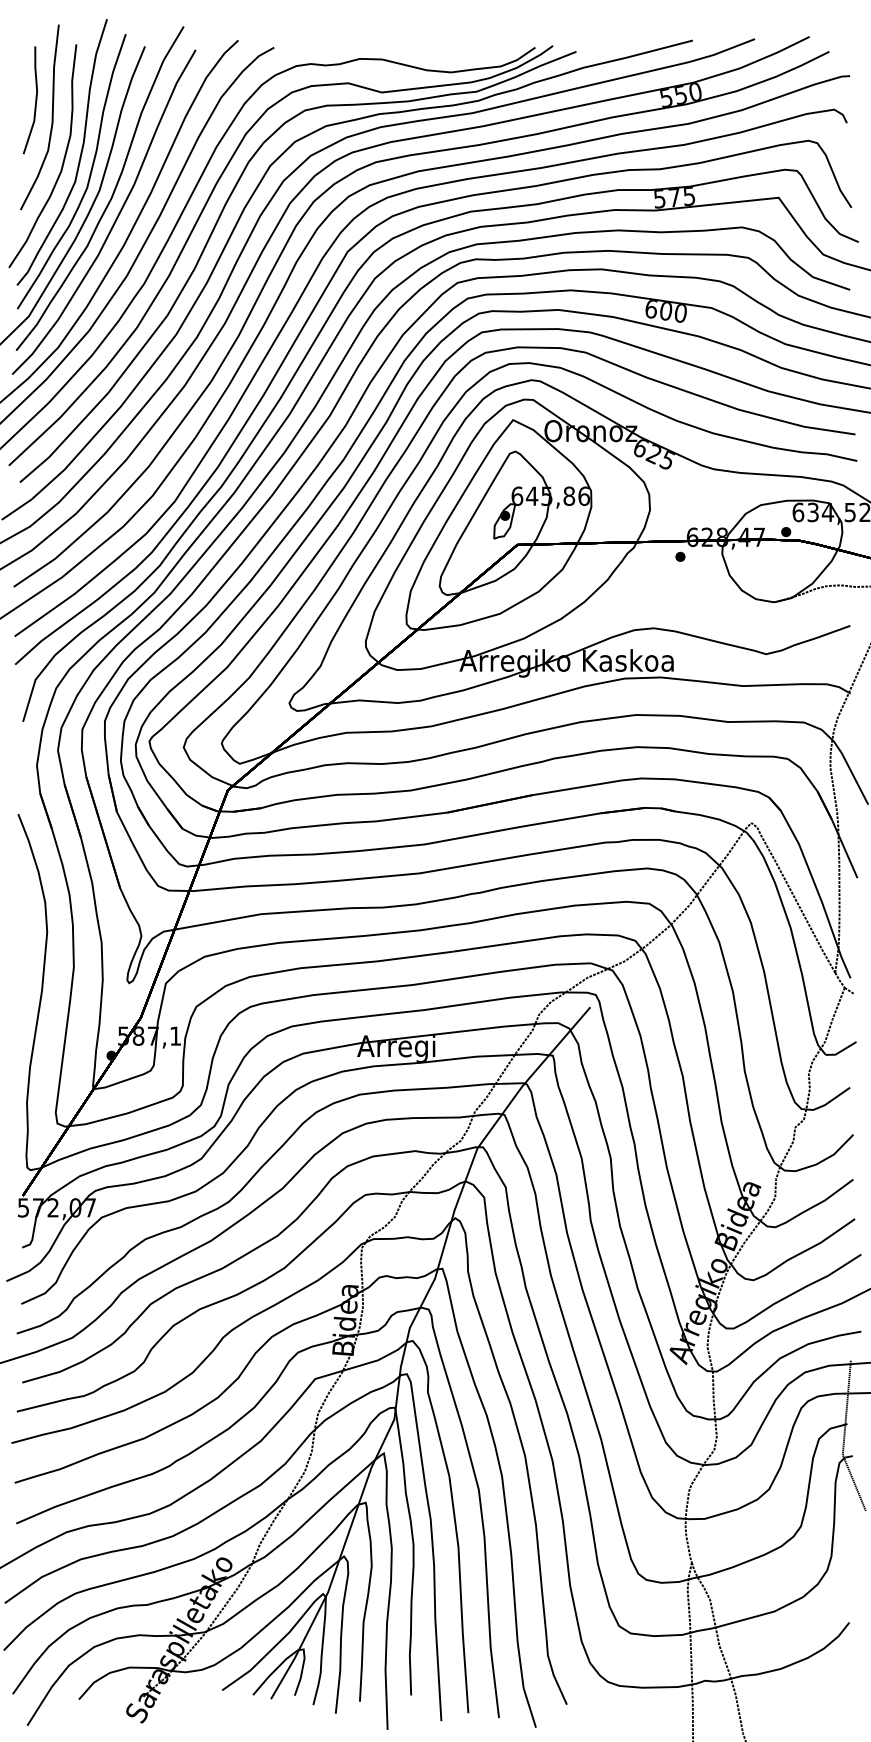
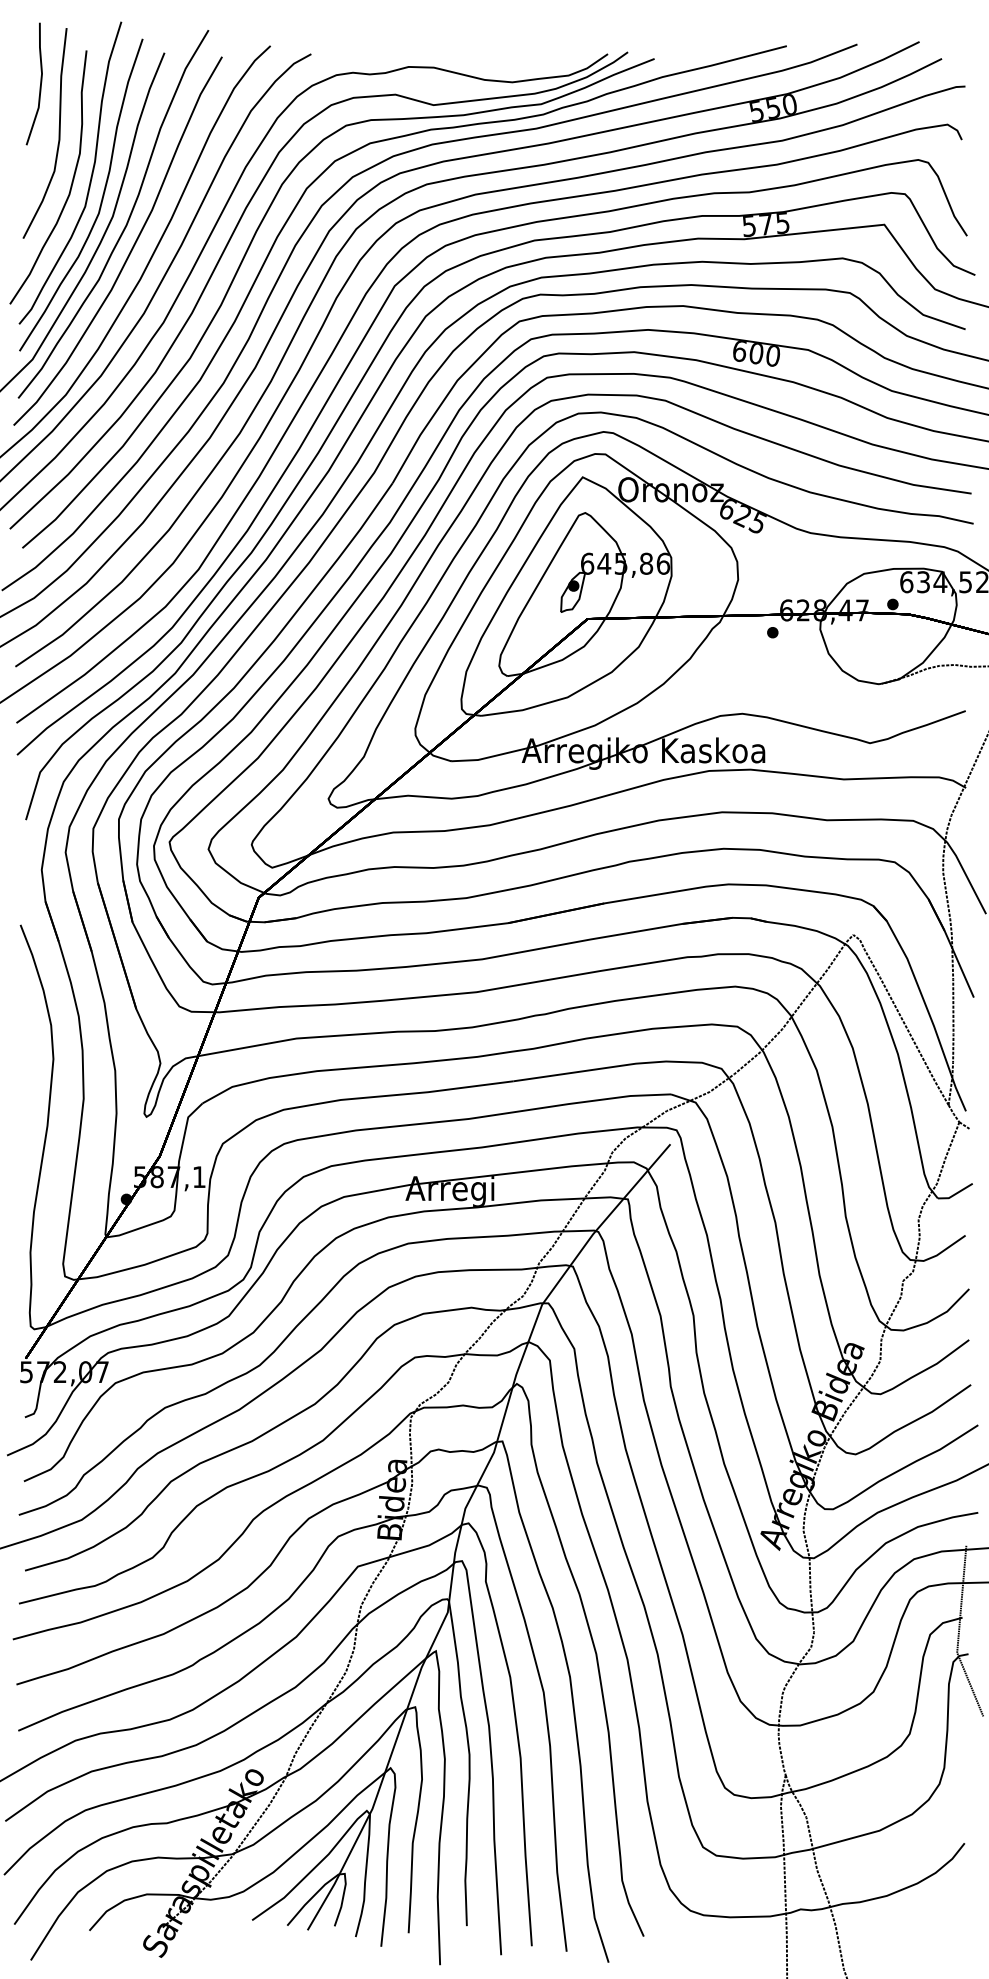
part: (34, 102) -> (39, 86), moved

